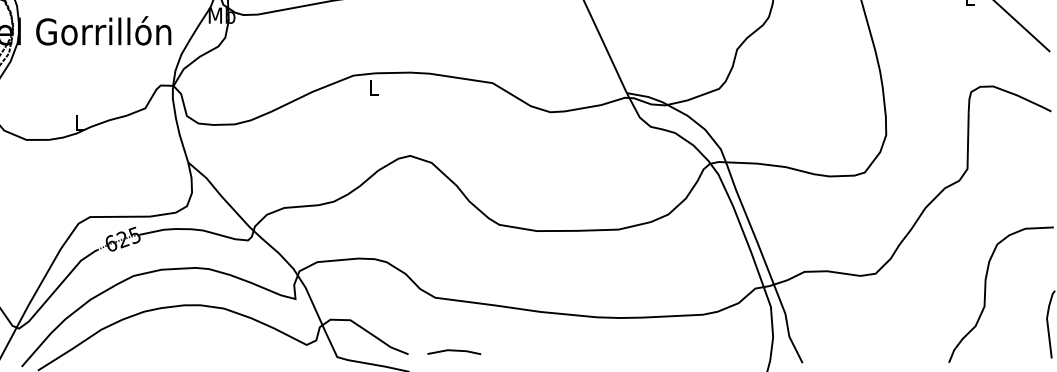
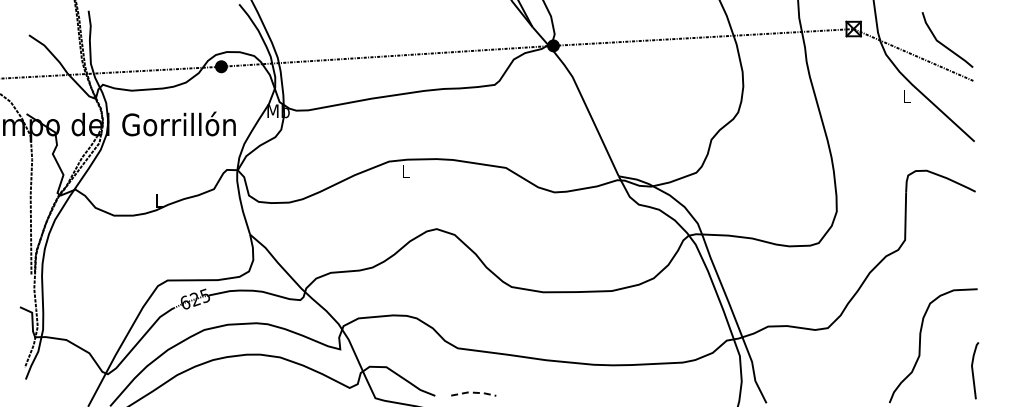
line: (455, 350) -> (474, 392), solid -> dashed

